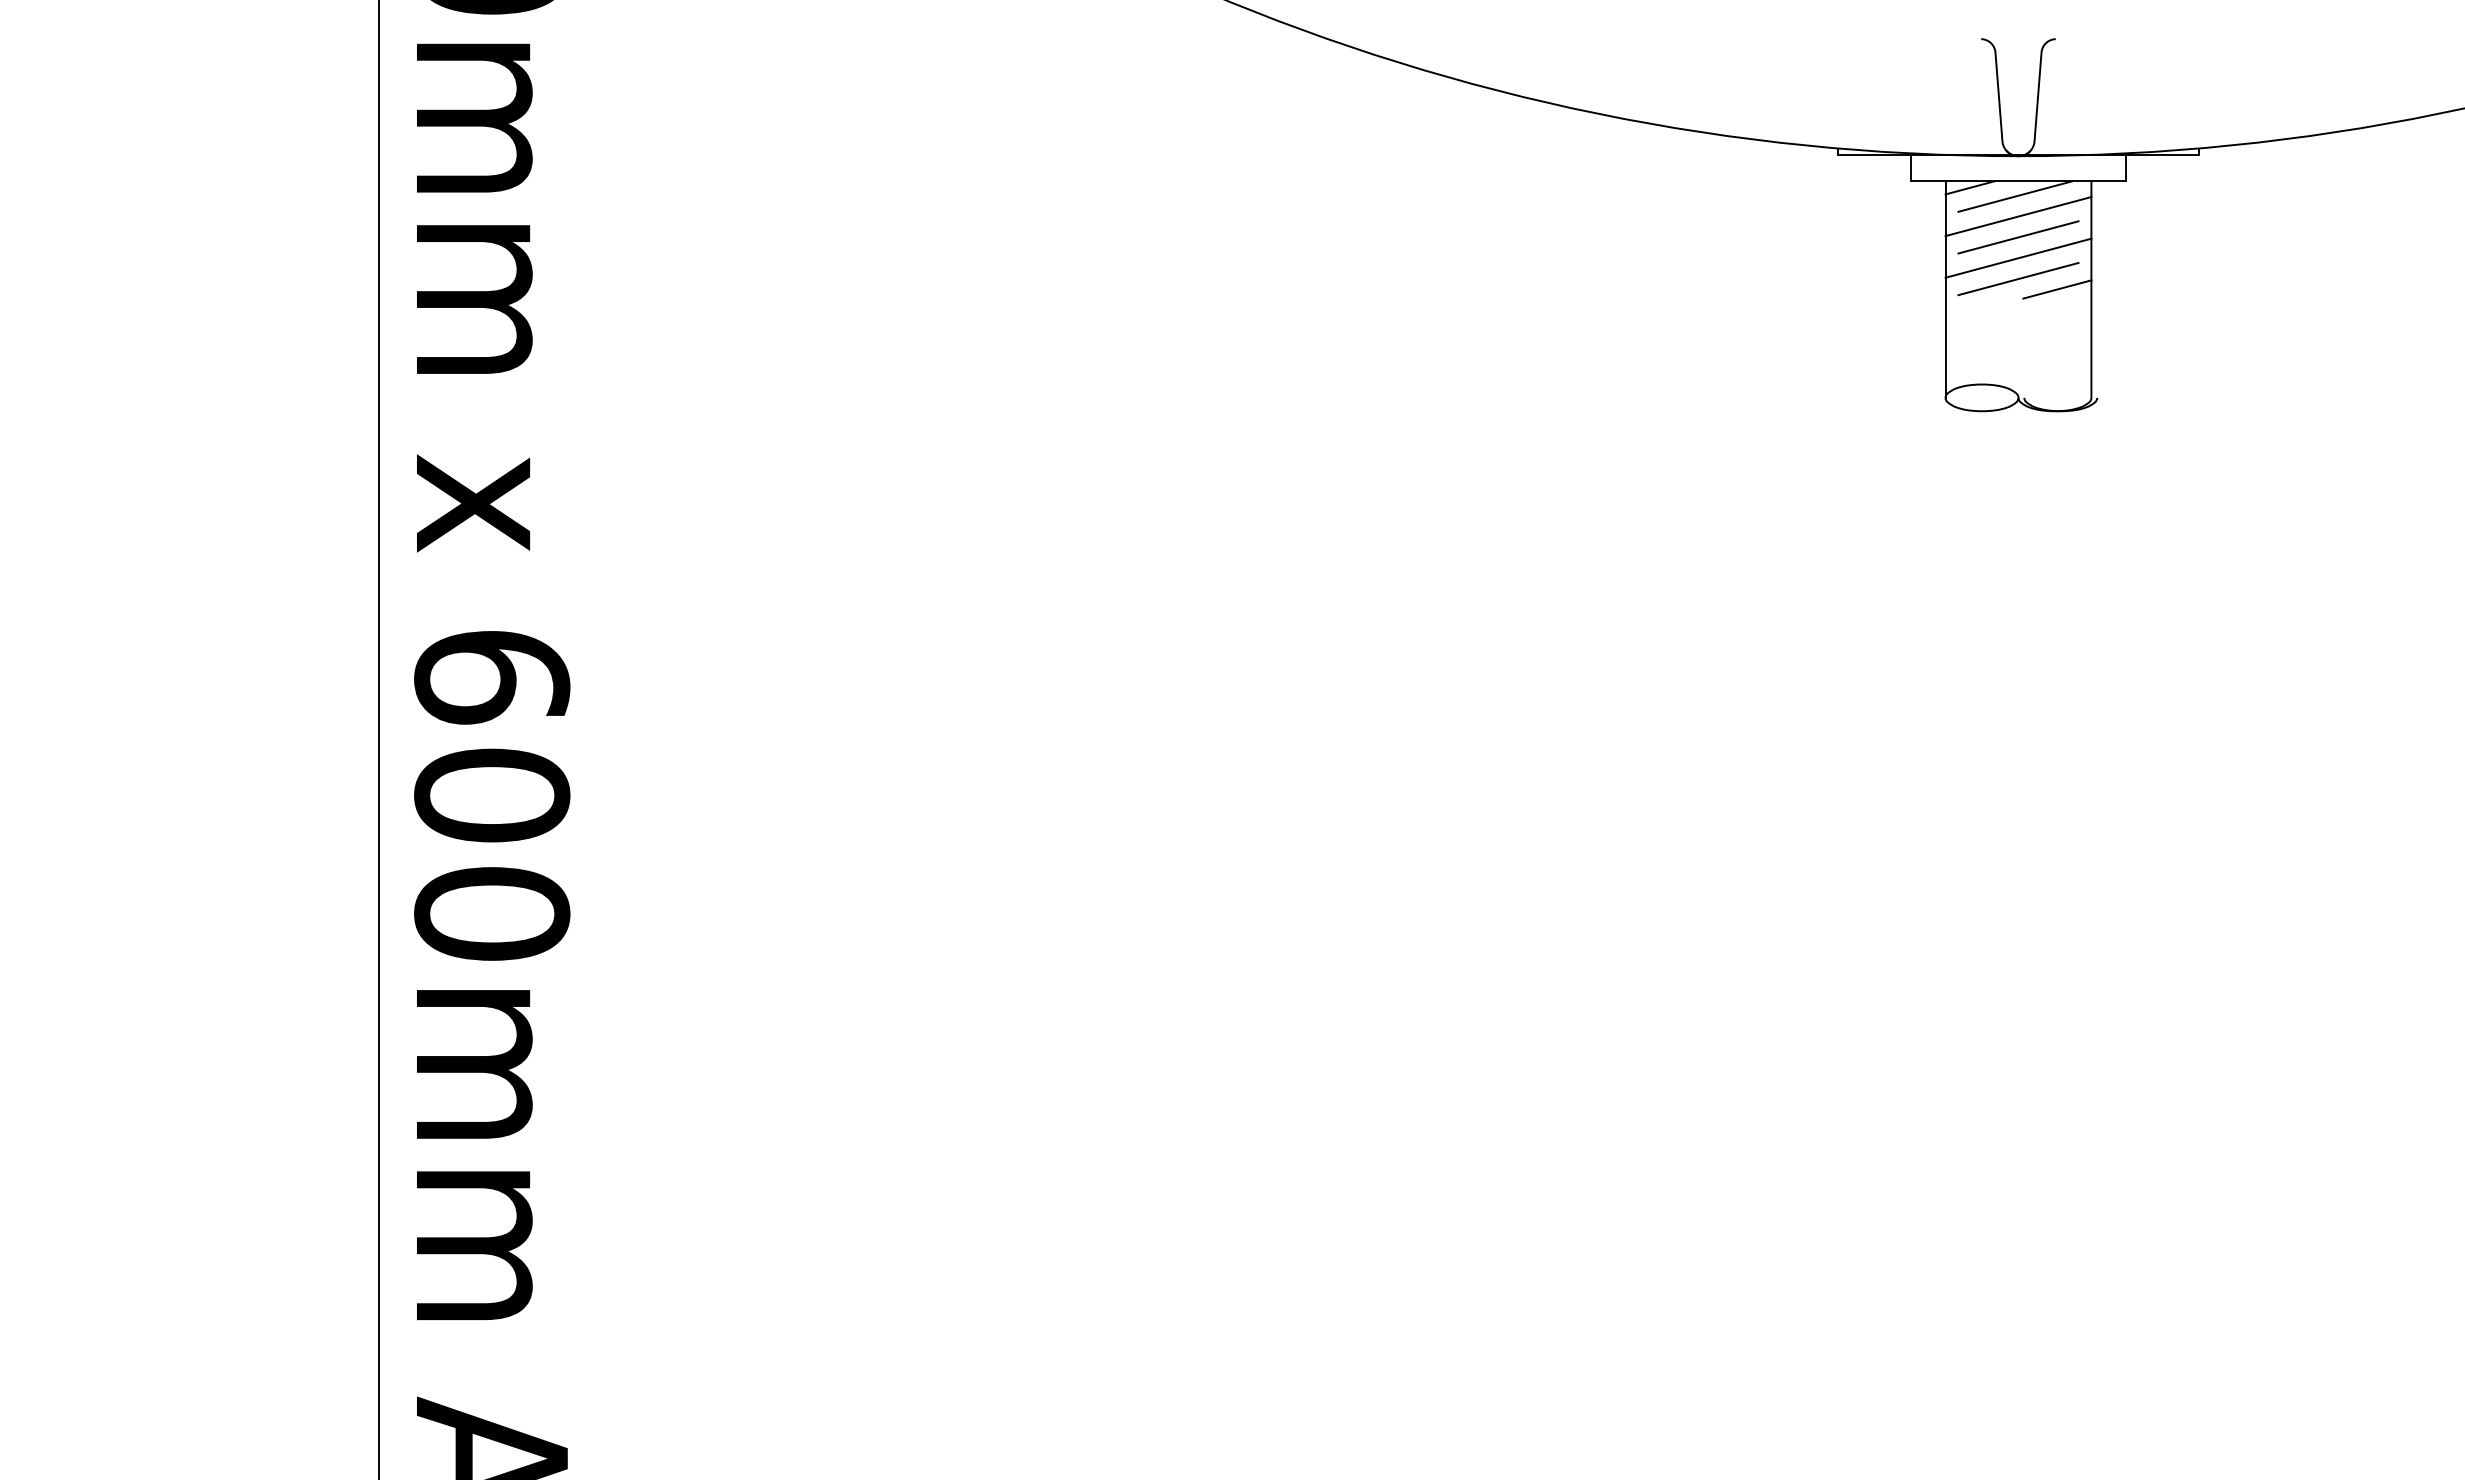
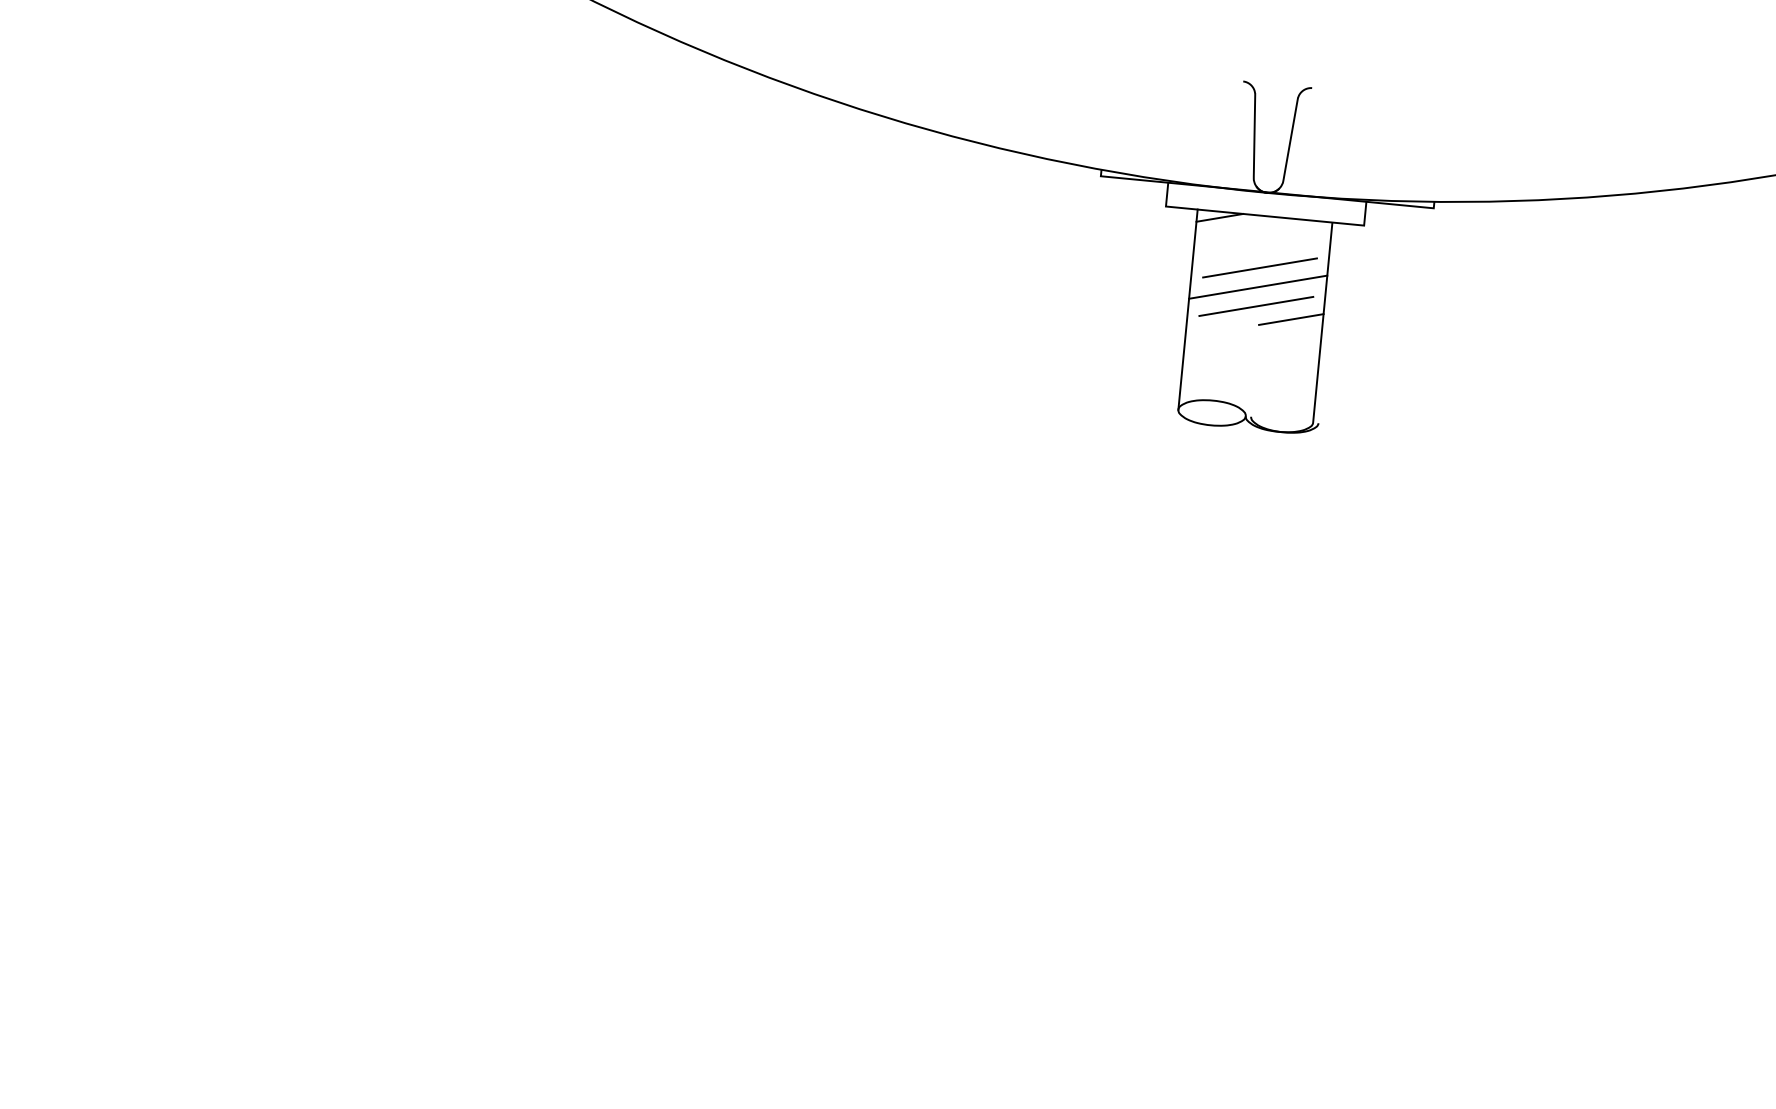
line: (2015, 196) -> (1260, 229), removed
line: (2018, 216) -> (1261, 248), removed

